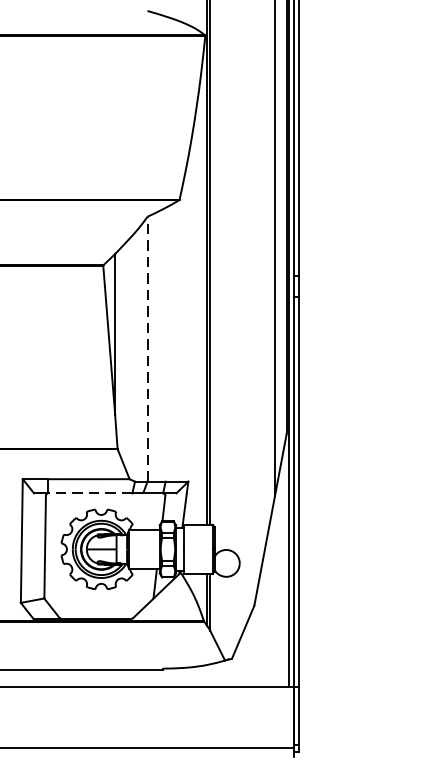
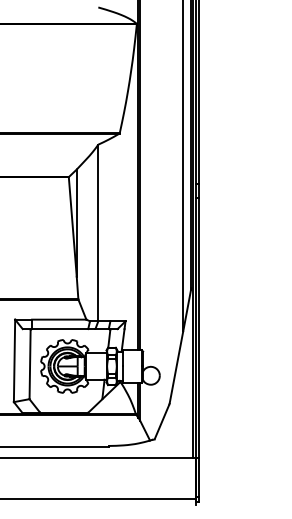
line: (147, 348) -> (98, 232), dashed -> solid
line: (89, 493) -> (59, 329), dashed -> solid

